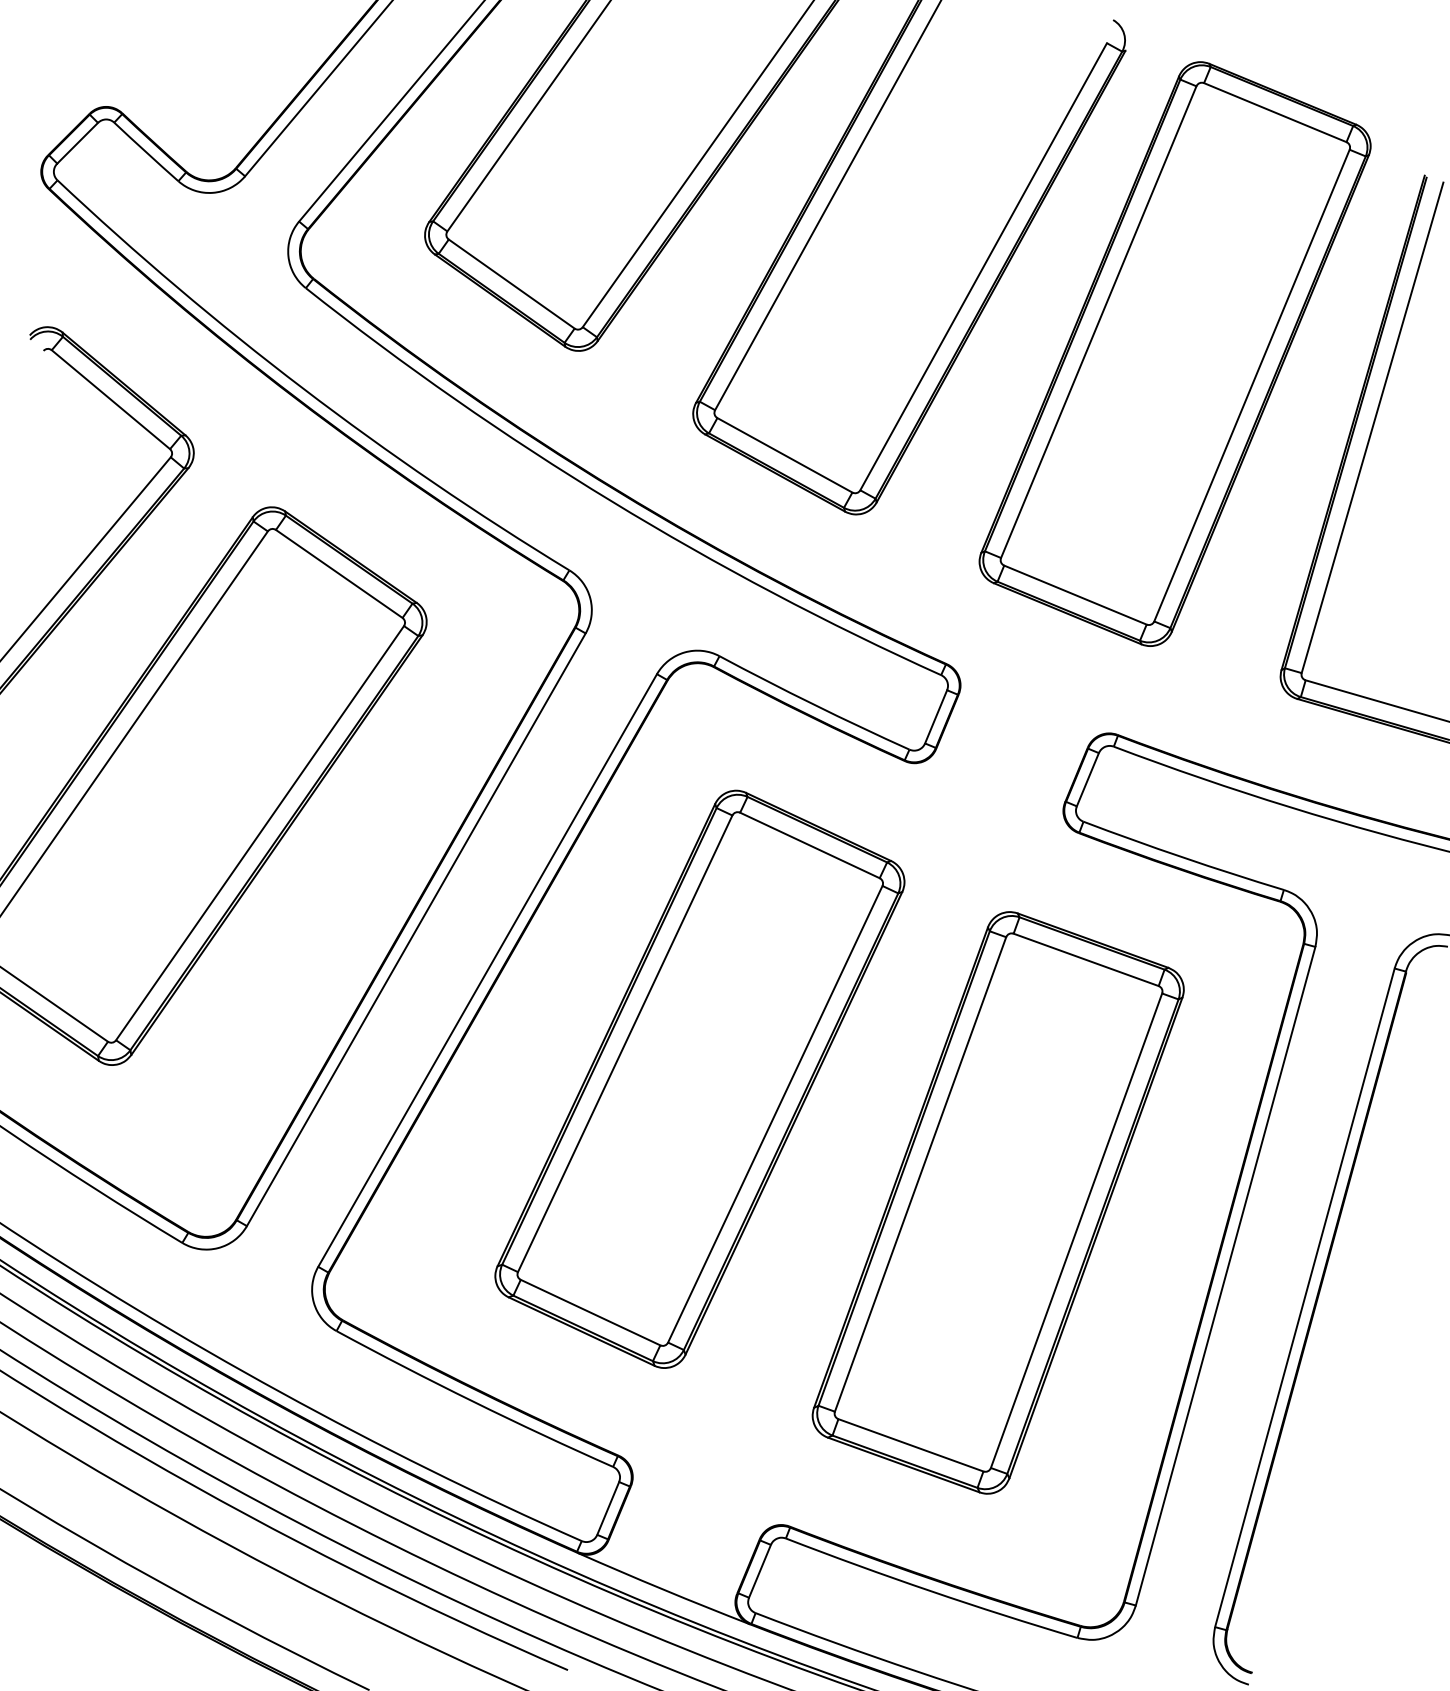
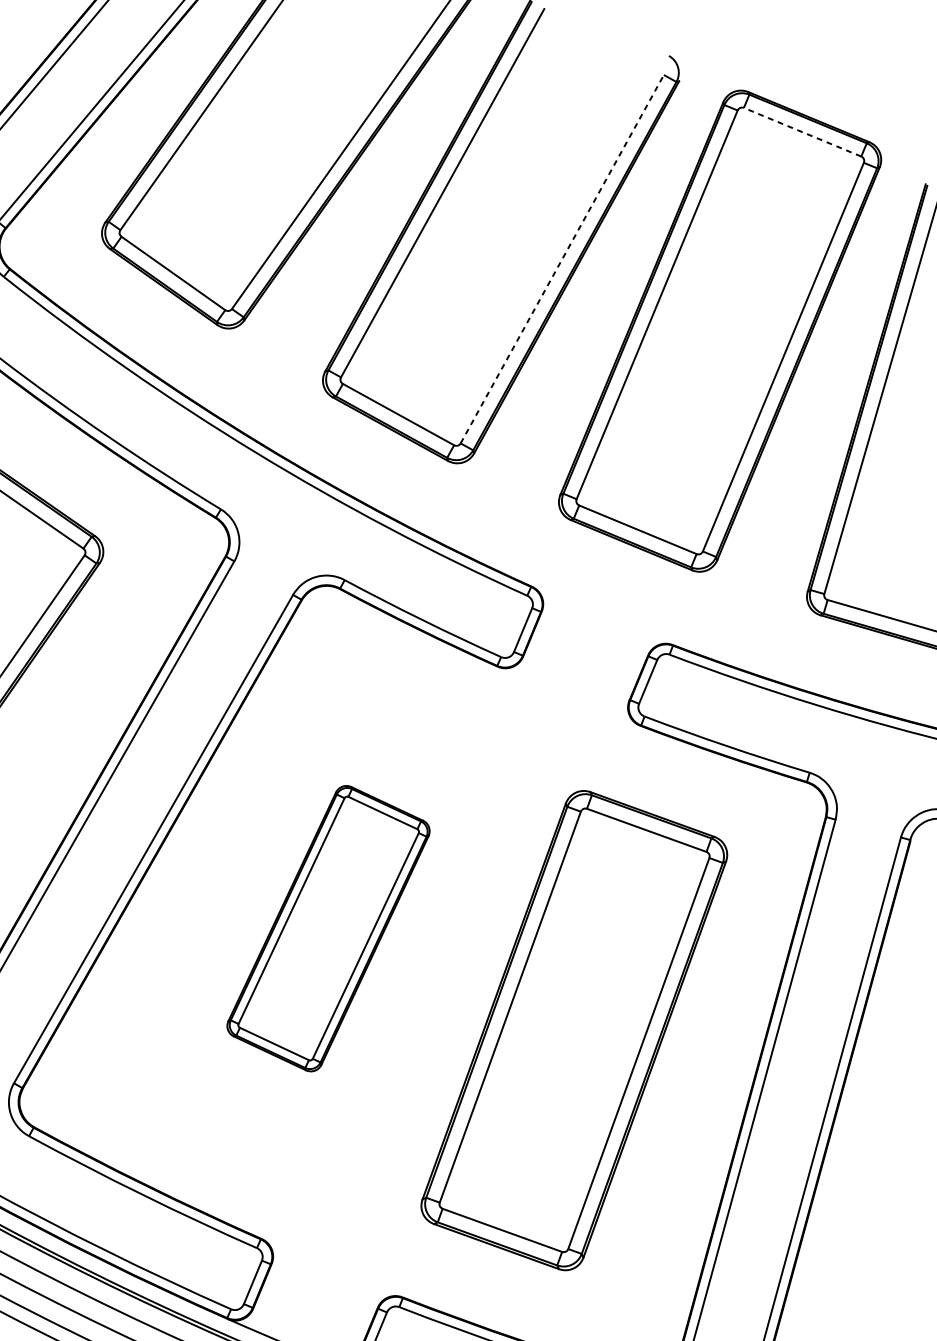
line: (1274, 112) -> (801, 132), solid -> dashed
line: (983, 266) -> (562, 259), solid -> dashed
part: (699, 1078) -> (328, 928), size x0.6

